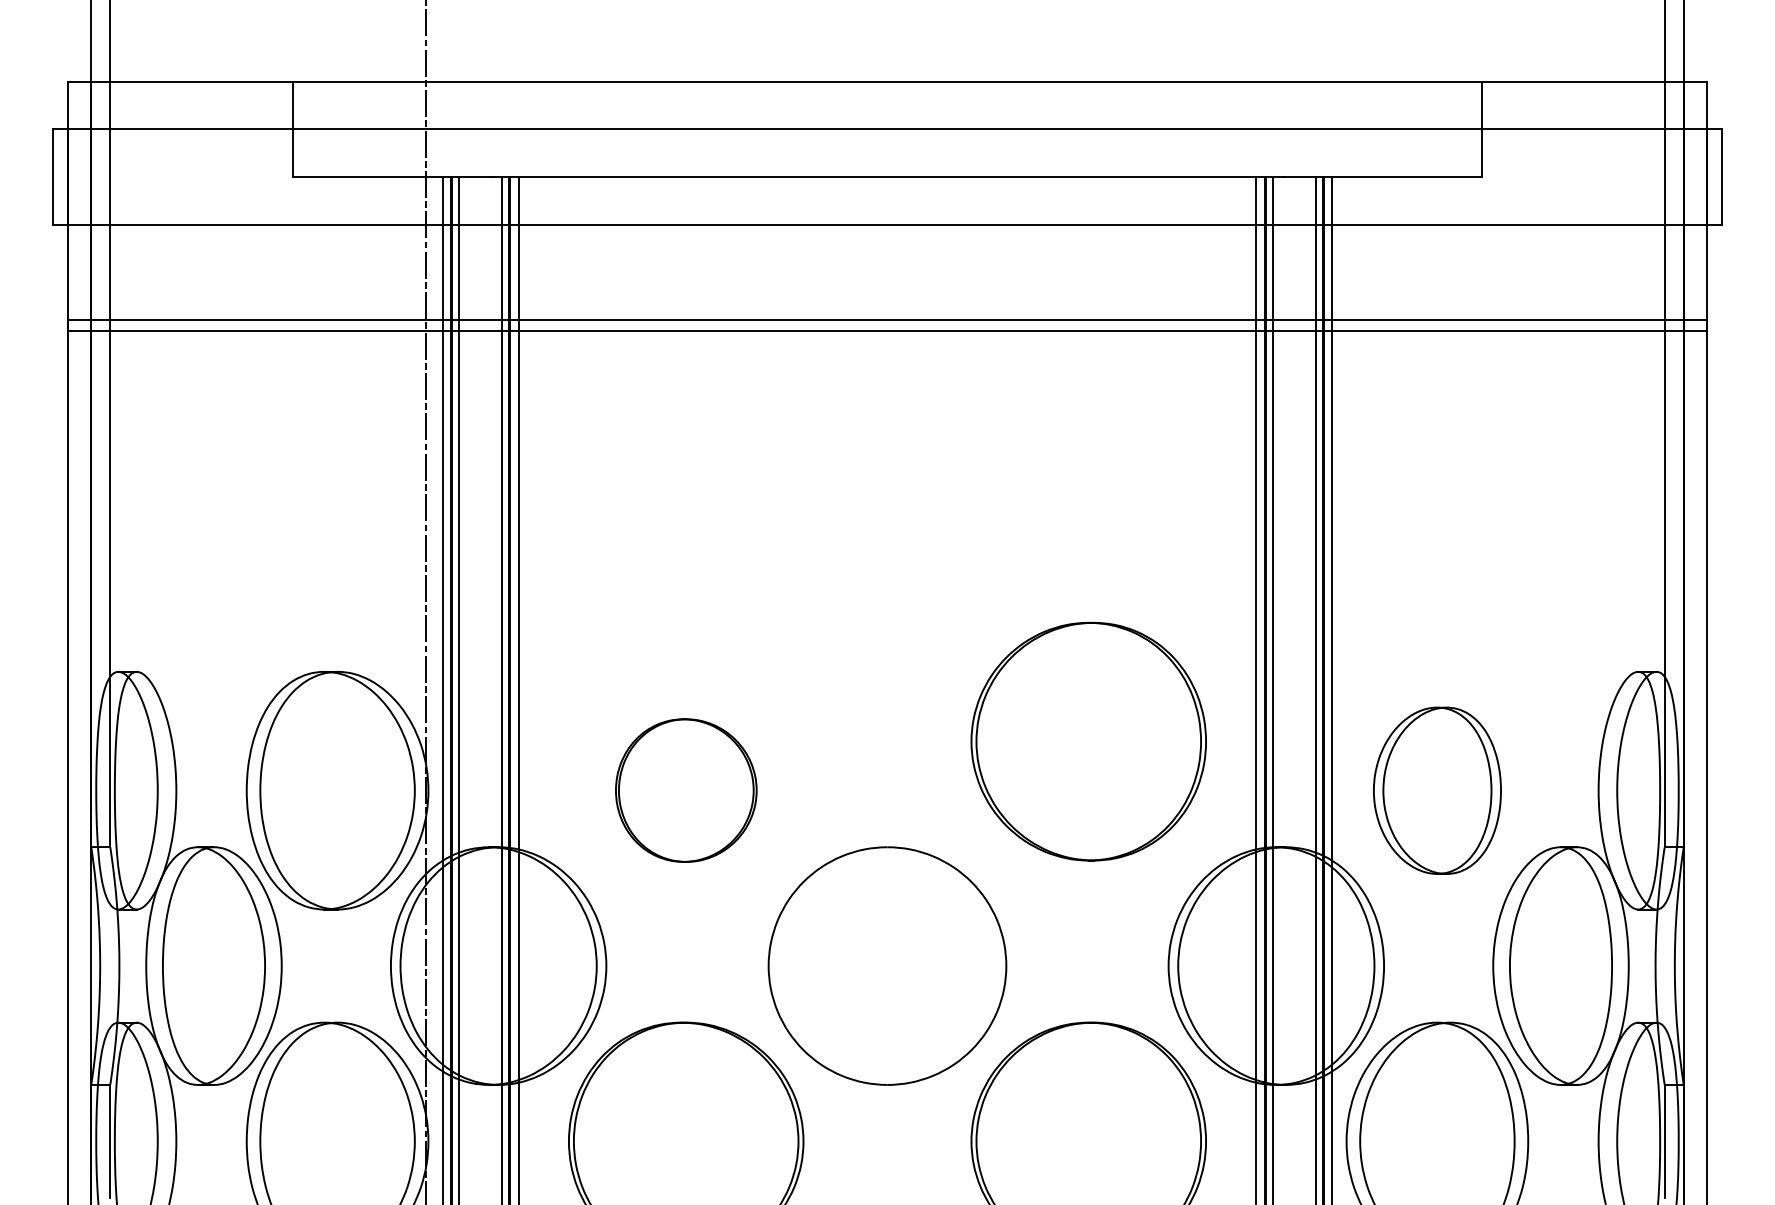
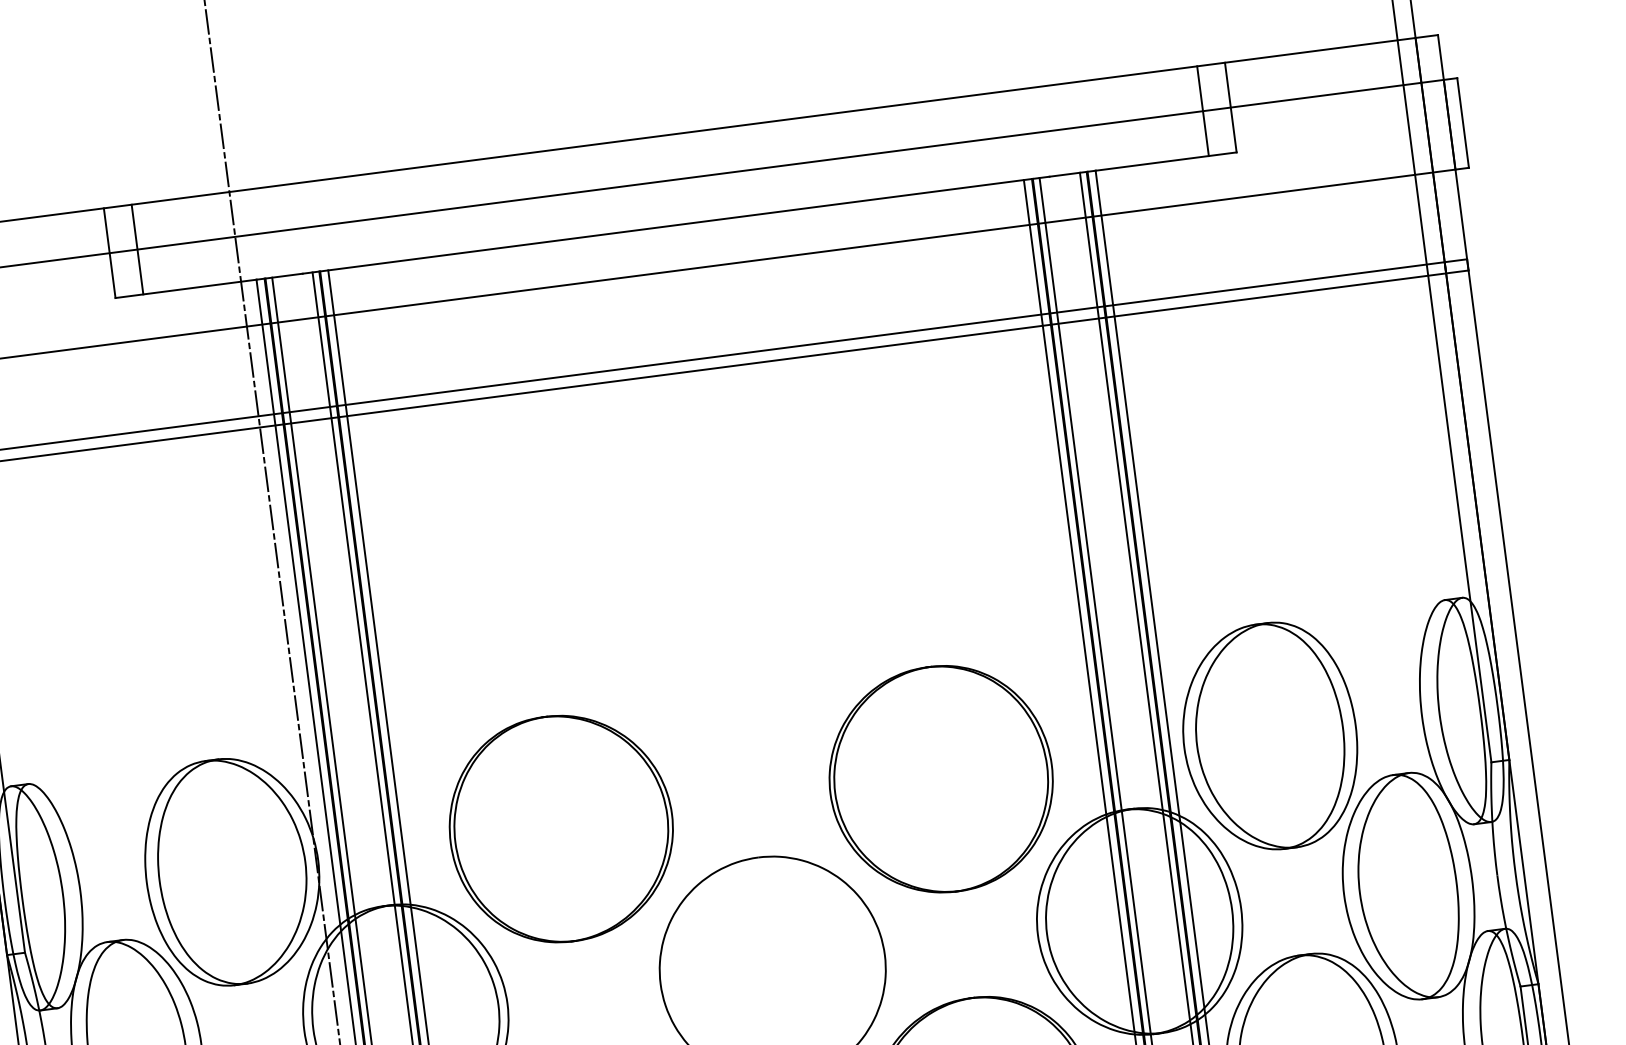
line: (322, 129) -> (137, 249), added
line: (1452, 129) -> (1203, 111), added
part: (1088, 741) -> (940, 779), moved
part: (686, 790) -> (561, 828), size x1.67
part: (1437, 790) -> (1270, 736), size x1.43

